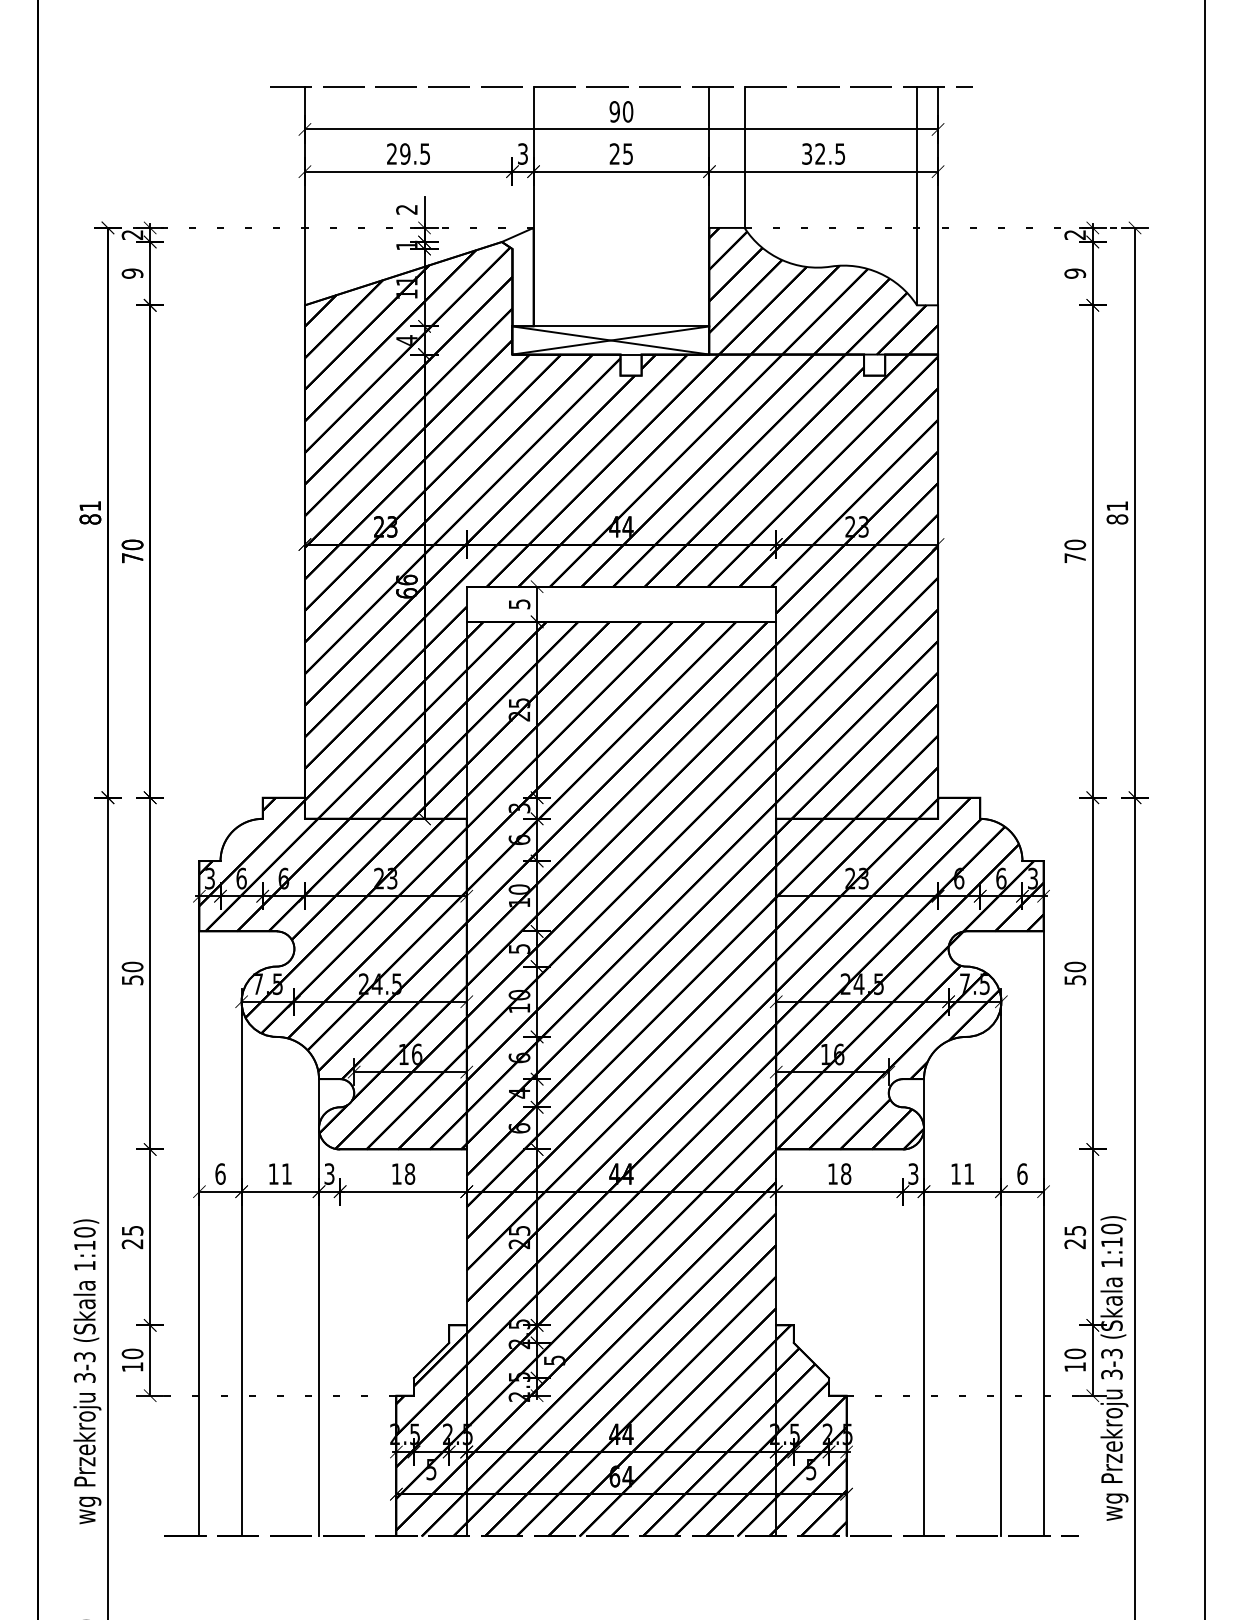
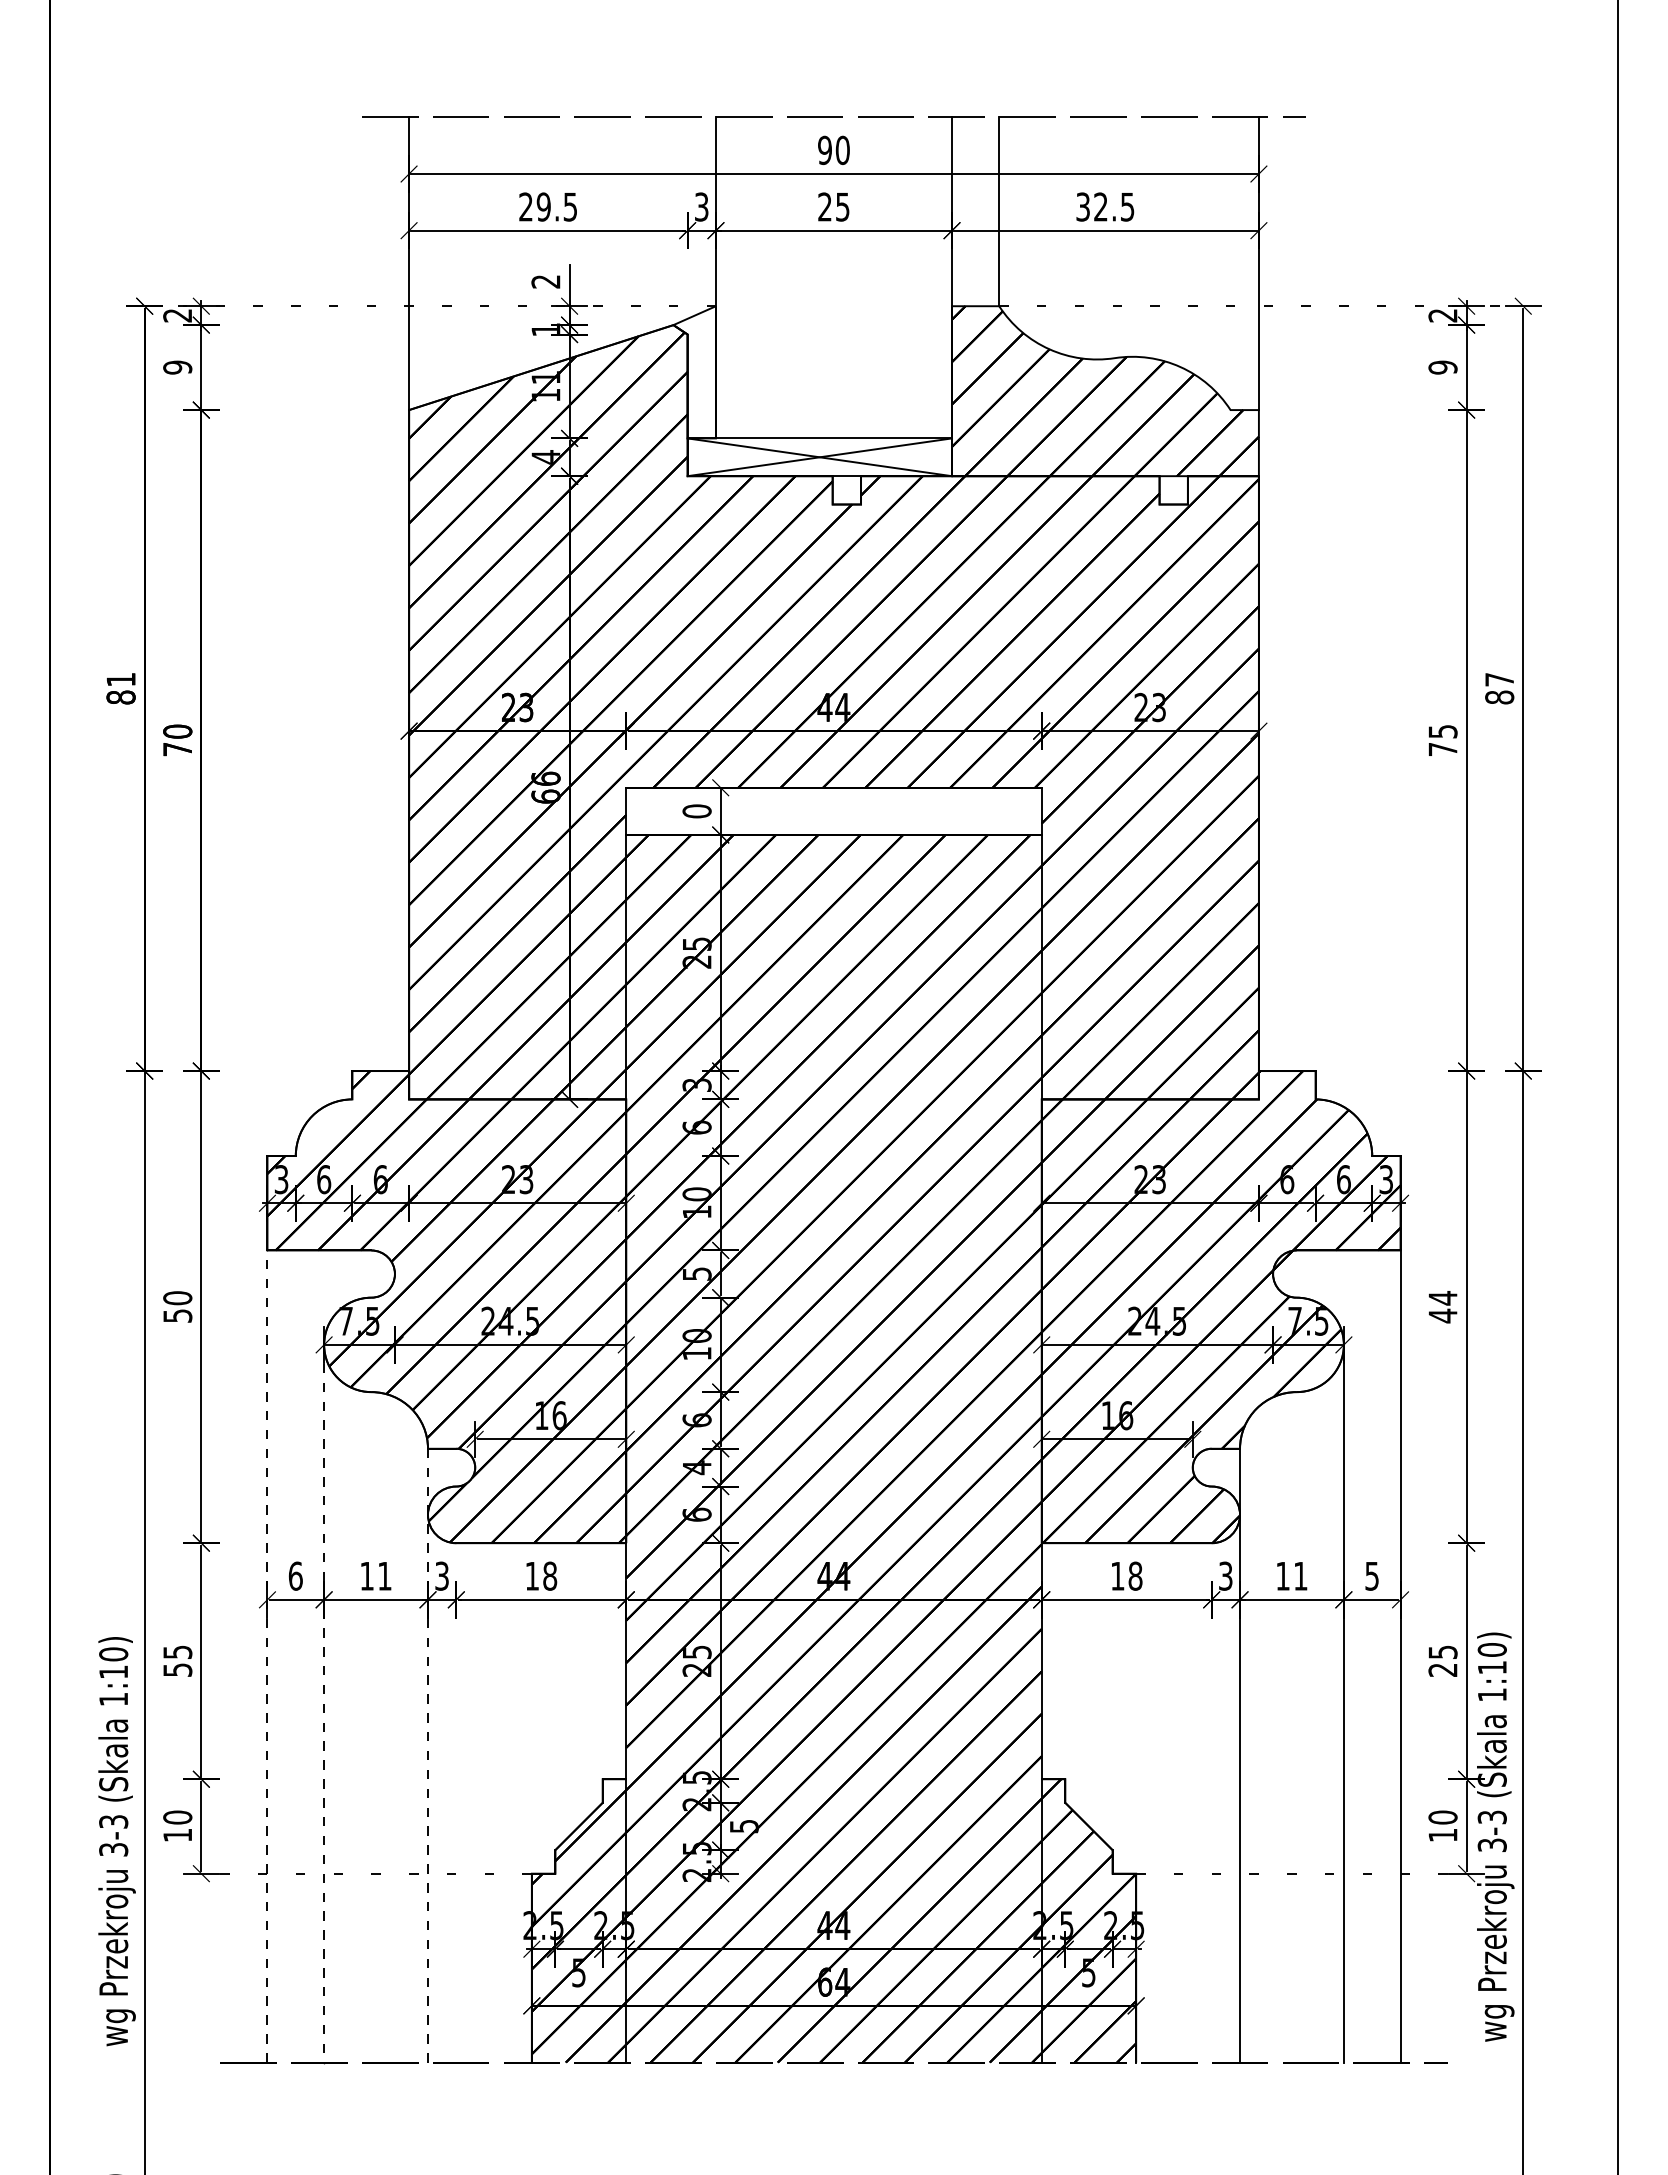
line: (916, 196) -> (1230, 263), removed
text: (1117, 506) -> (1499, 679), 81 -> 87
text: (1074, 544) -> (1442, 731), 70 -> 75
text: (519, 604) -> (696, 811), 5 -> 0
text: (1074, 973) -> (1442, 1307), 50 -> 44
text: (1022, 1173) -> (1372, 1575), 6 -> 5
line: (199, 1233) -> (267, 1656), solid -> dashed
text: (132, 1243) -> (177, 1669), 25 -> 55
line: (241, 1268) -> (324, 1703), solid -> dashed
line: (319, 1307) -> (428, 1755), solid -> dashed

